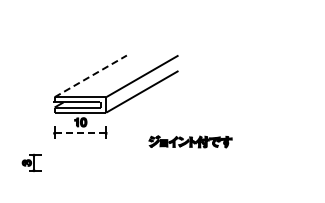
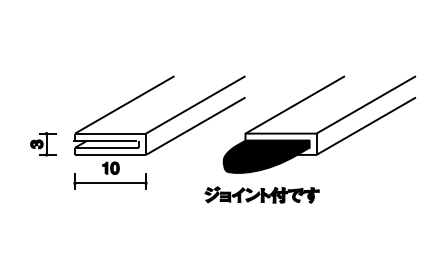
line: (90, 76) -> (124, 105), dashed -> solid
part: (231, 90) -> (318, 124), added
line: (80, 133) -> (110, 183), dashed -> solid
part: (31, 162) -> (43, 143), moved

